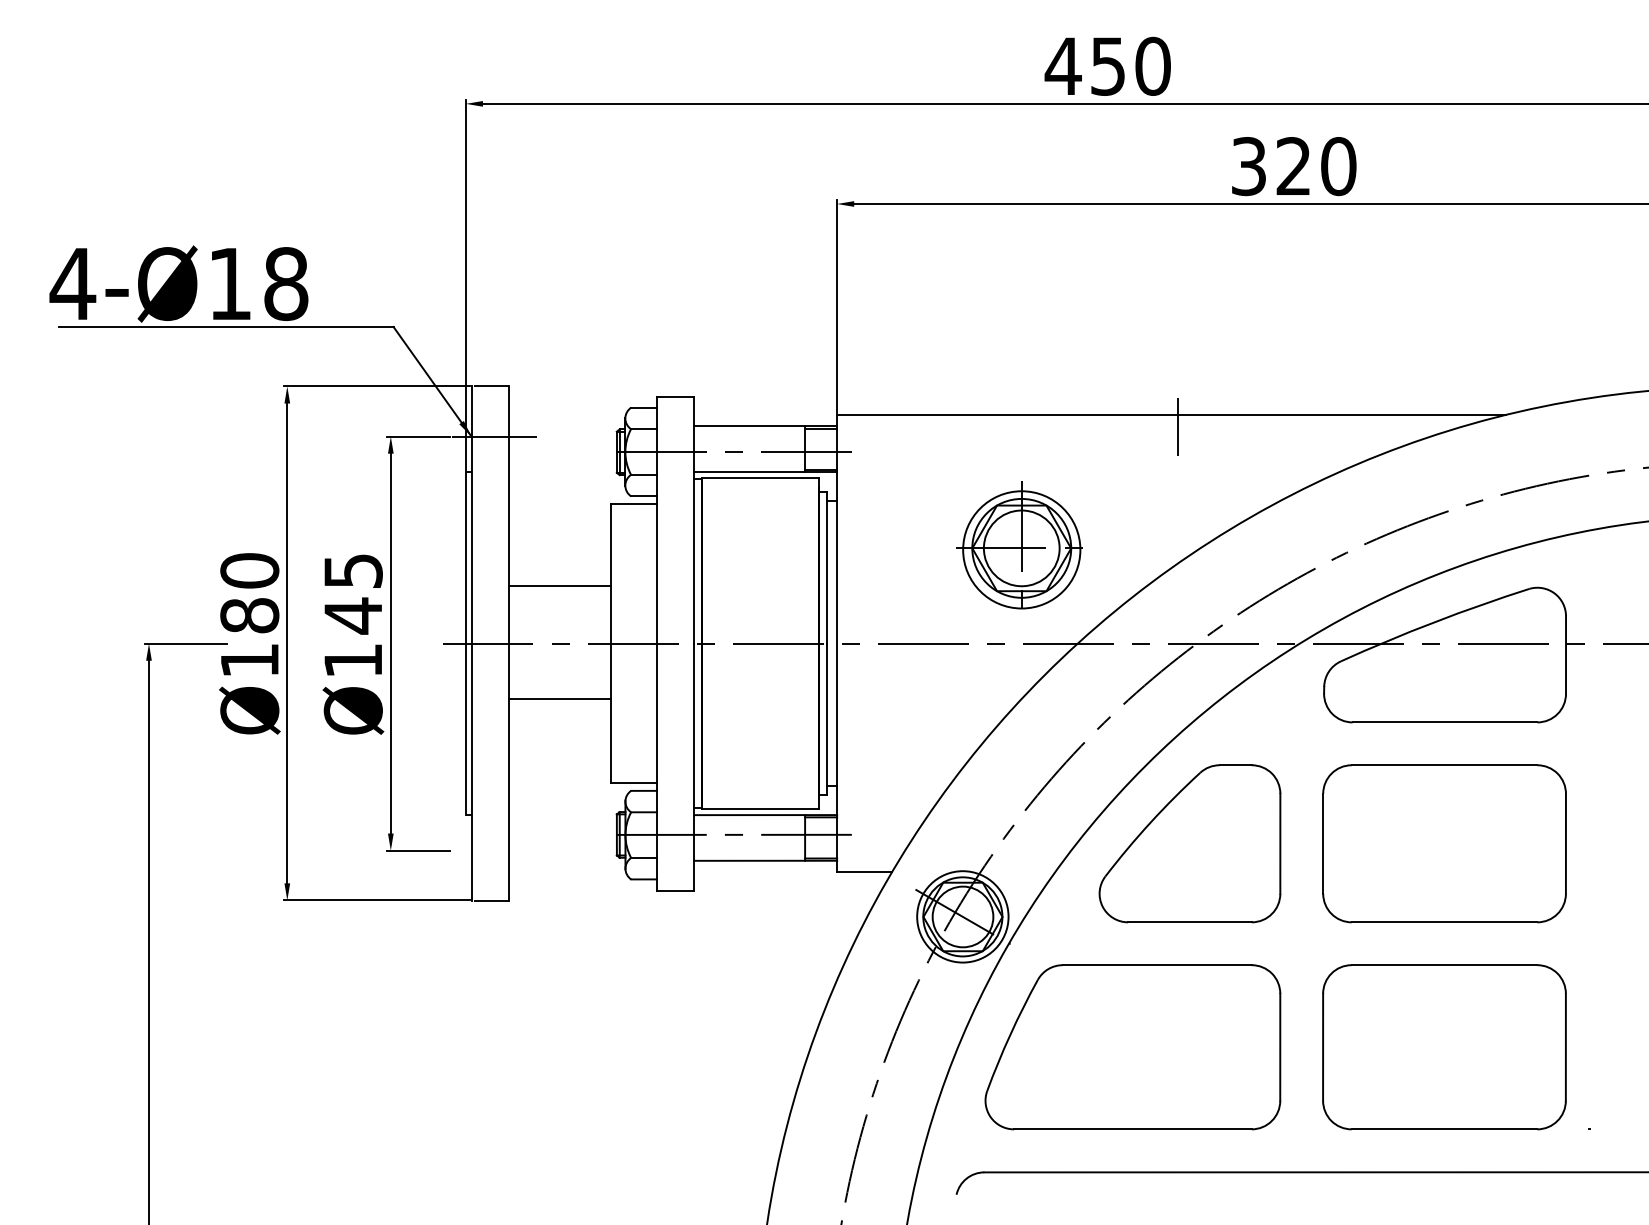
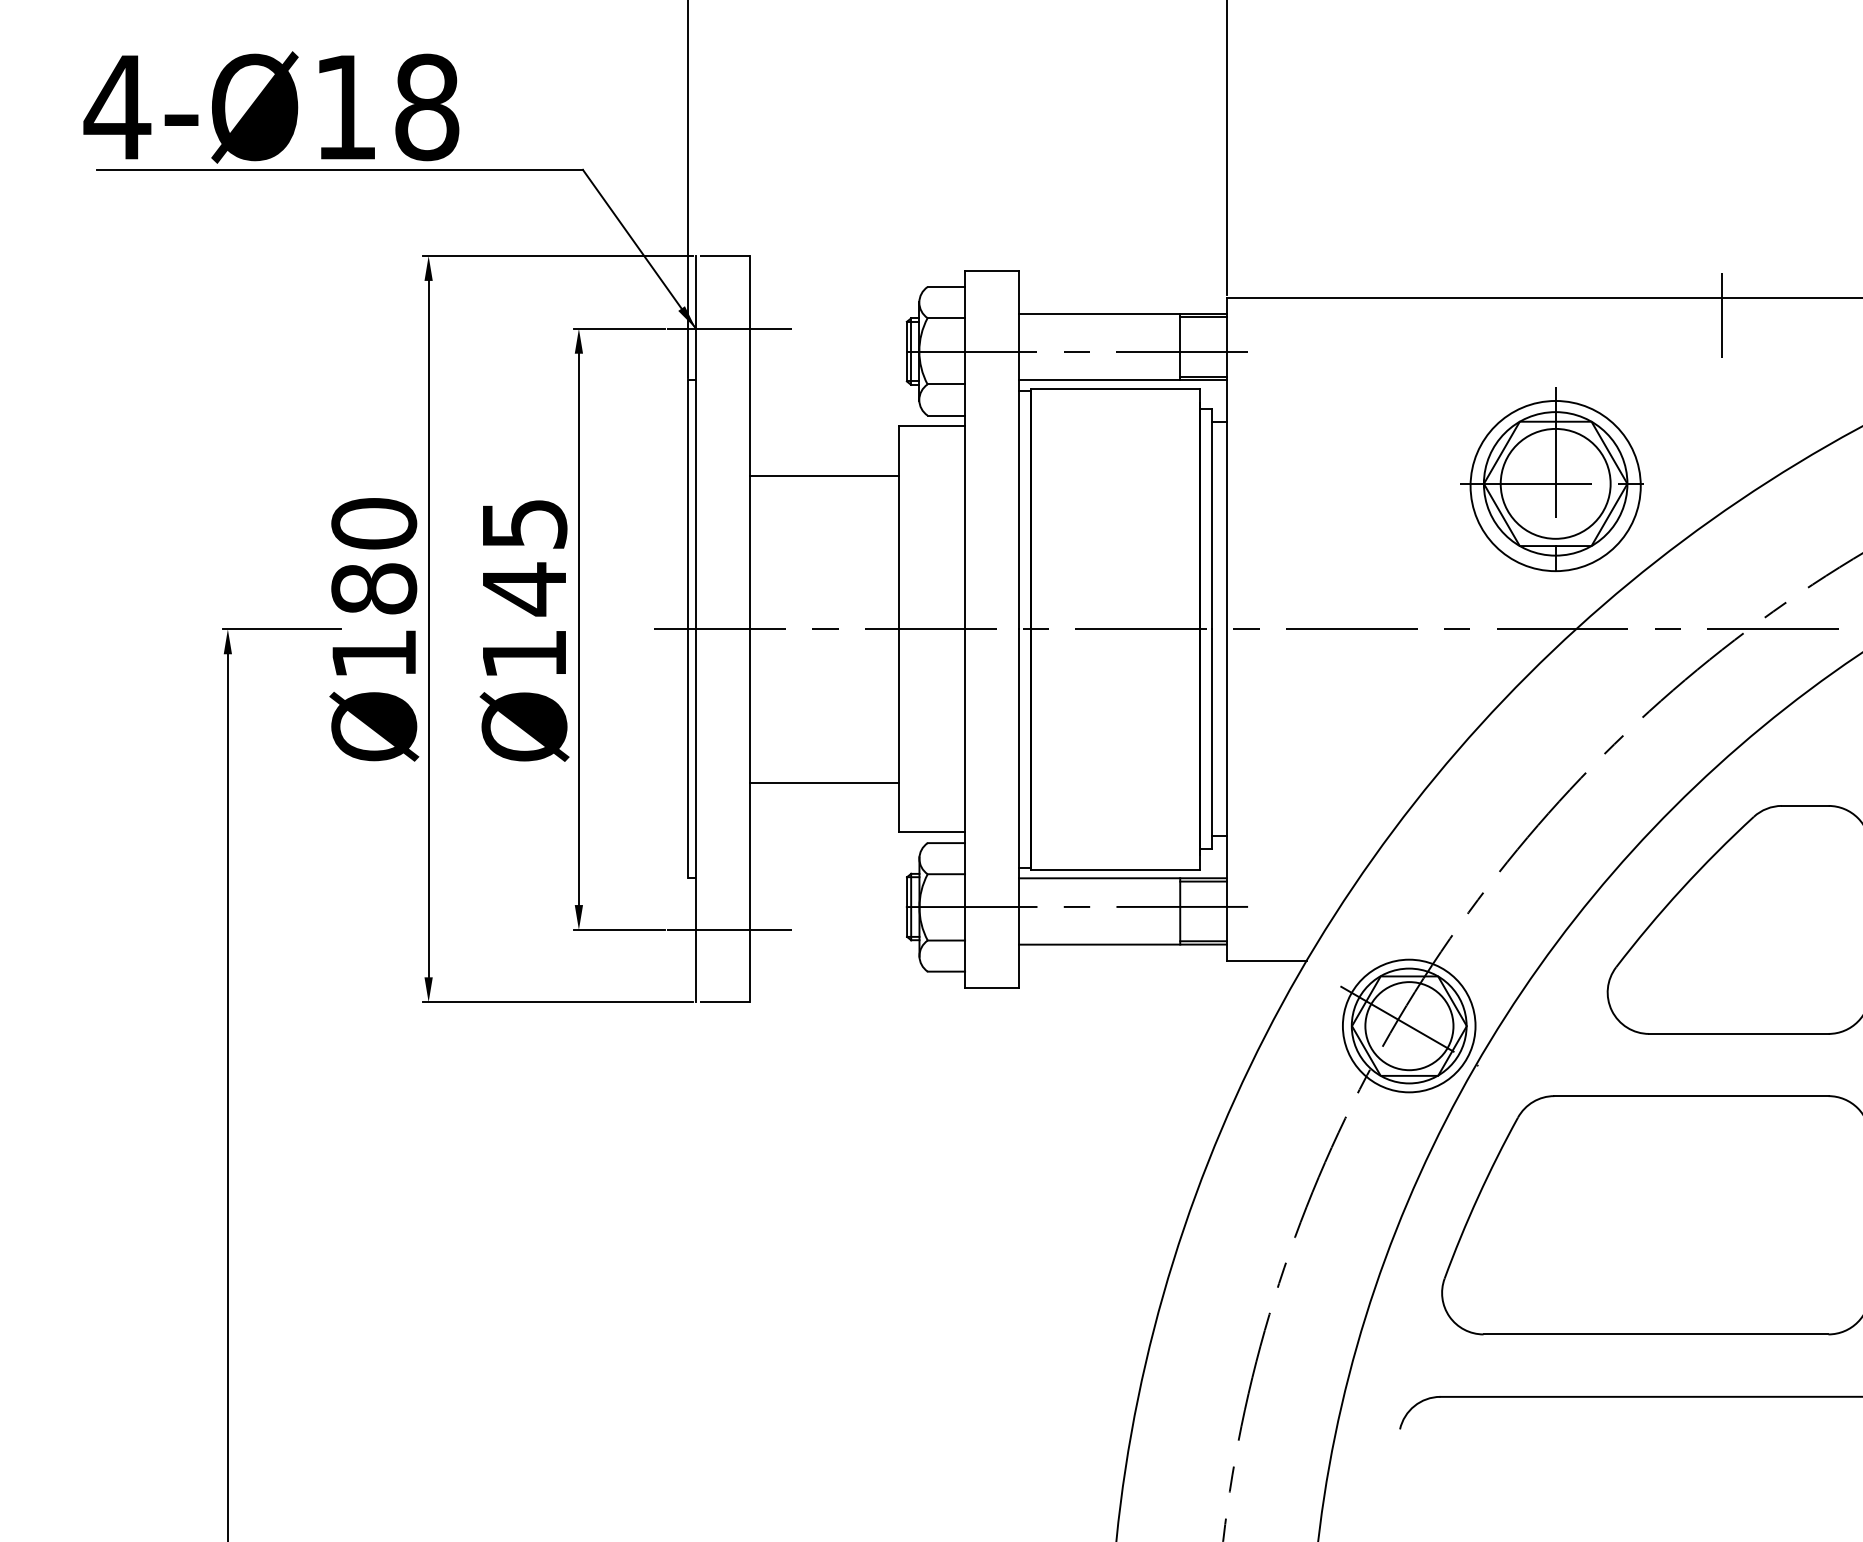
part: (1019, 545) -> (1552, 479), moved
line: (559, 585) -> (823, 475), moved
line: (559, 699) -> (823, 783), moved
line: (494, 850) -> (729, 929), added

